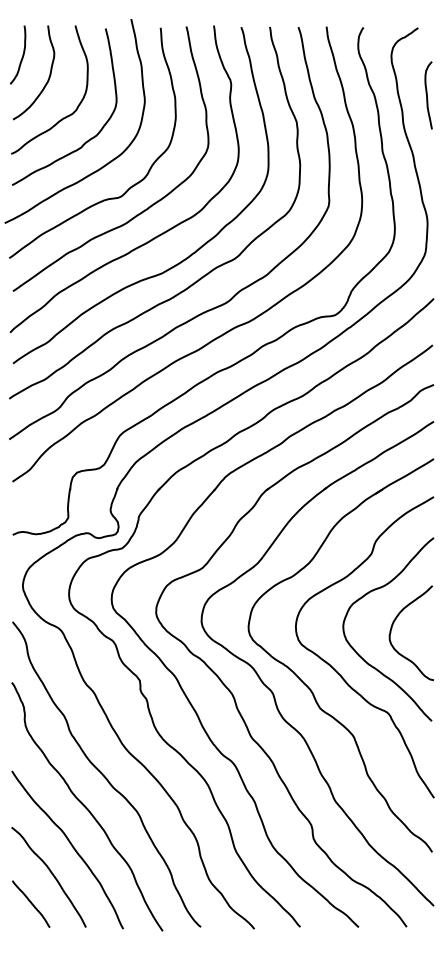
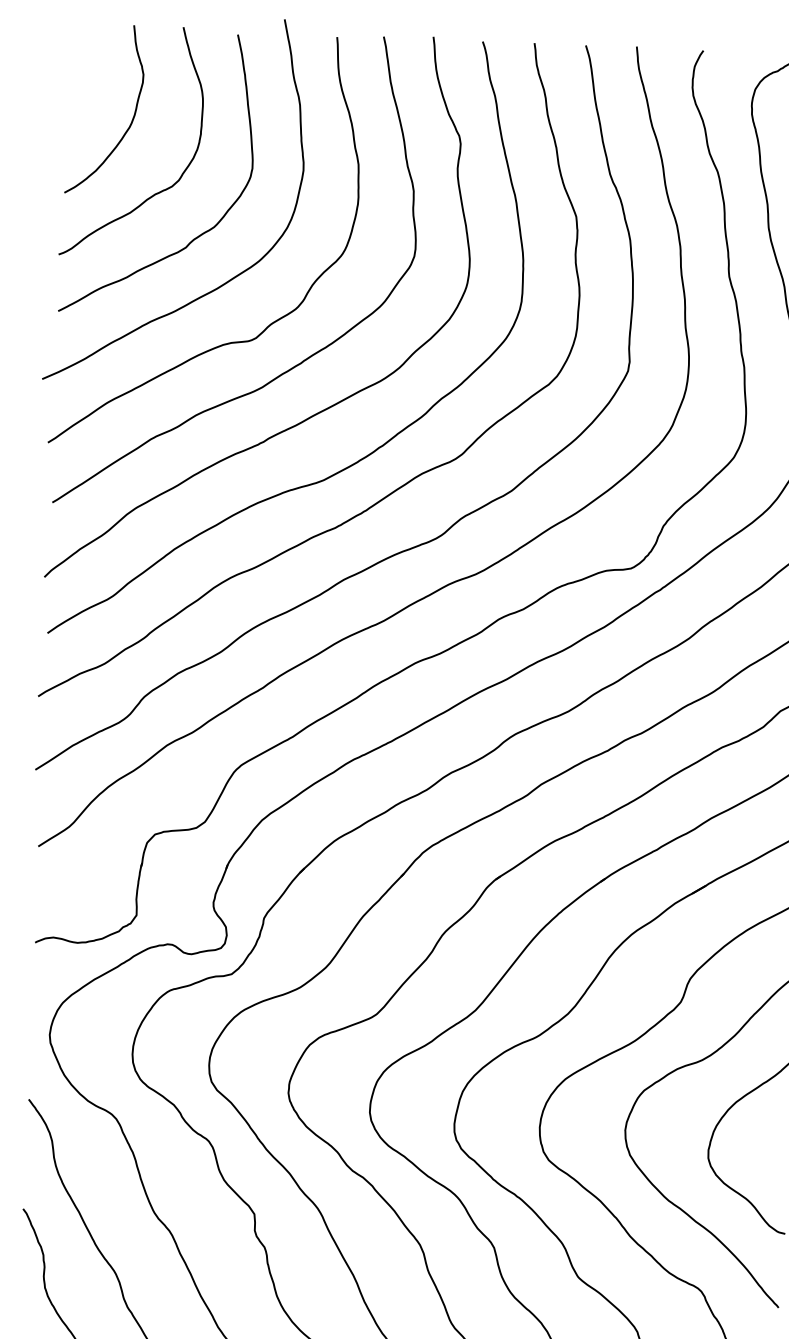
curve: (22, 54) -> (85, 75), removed

